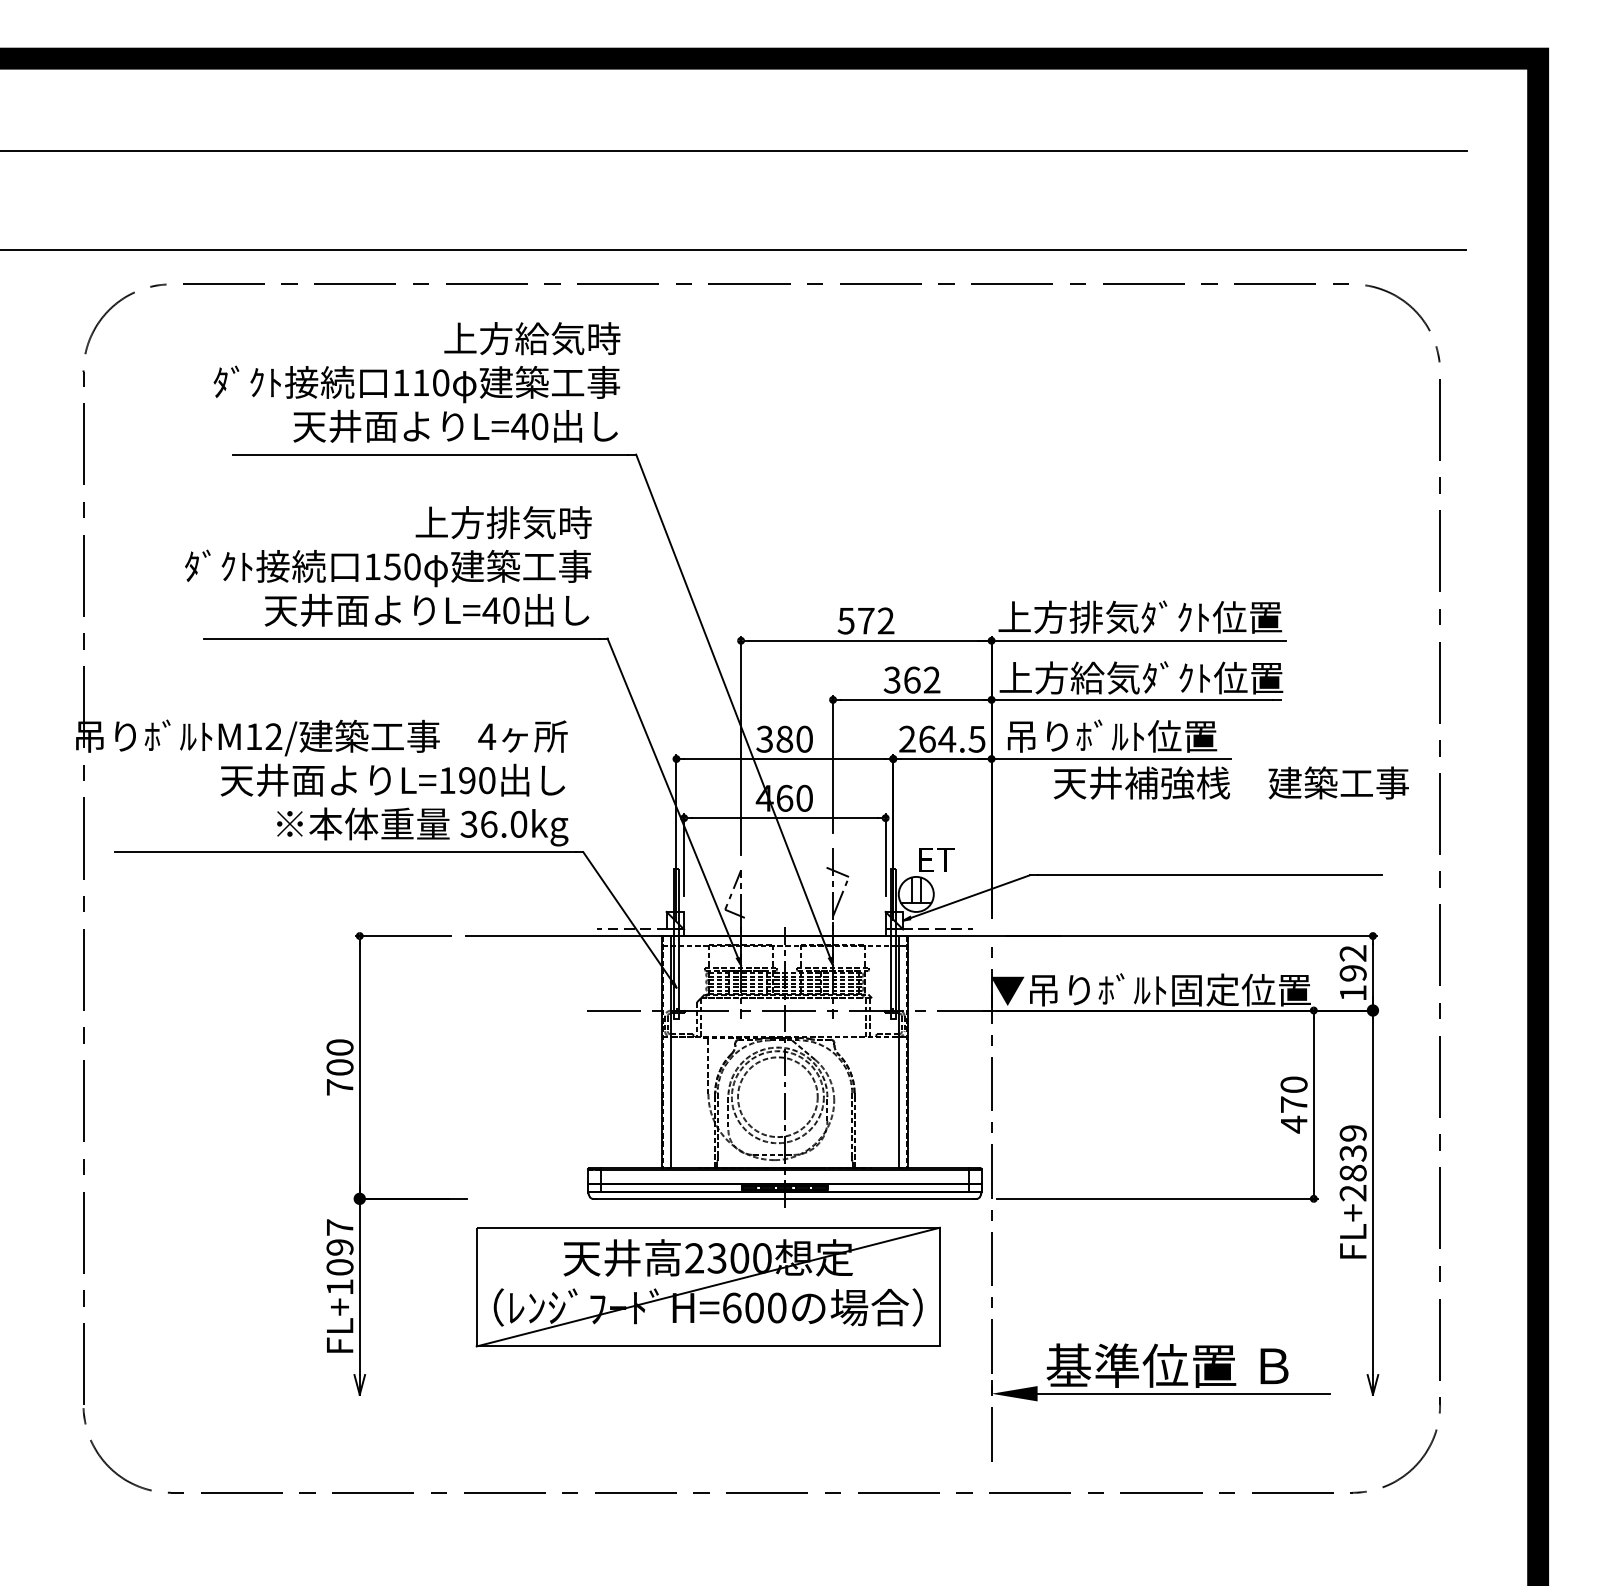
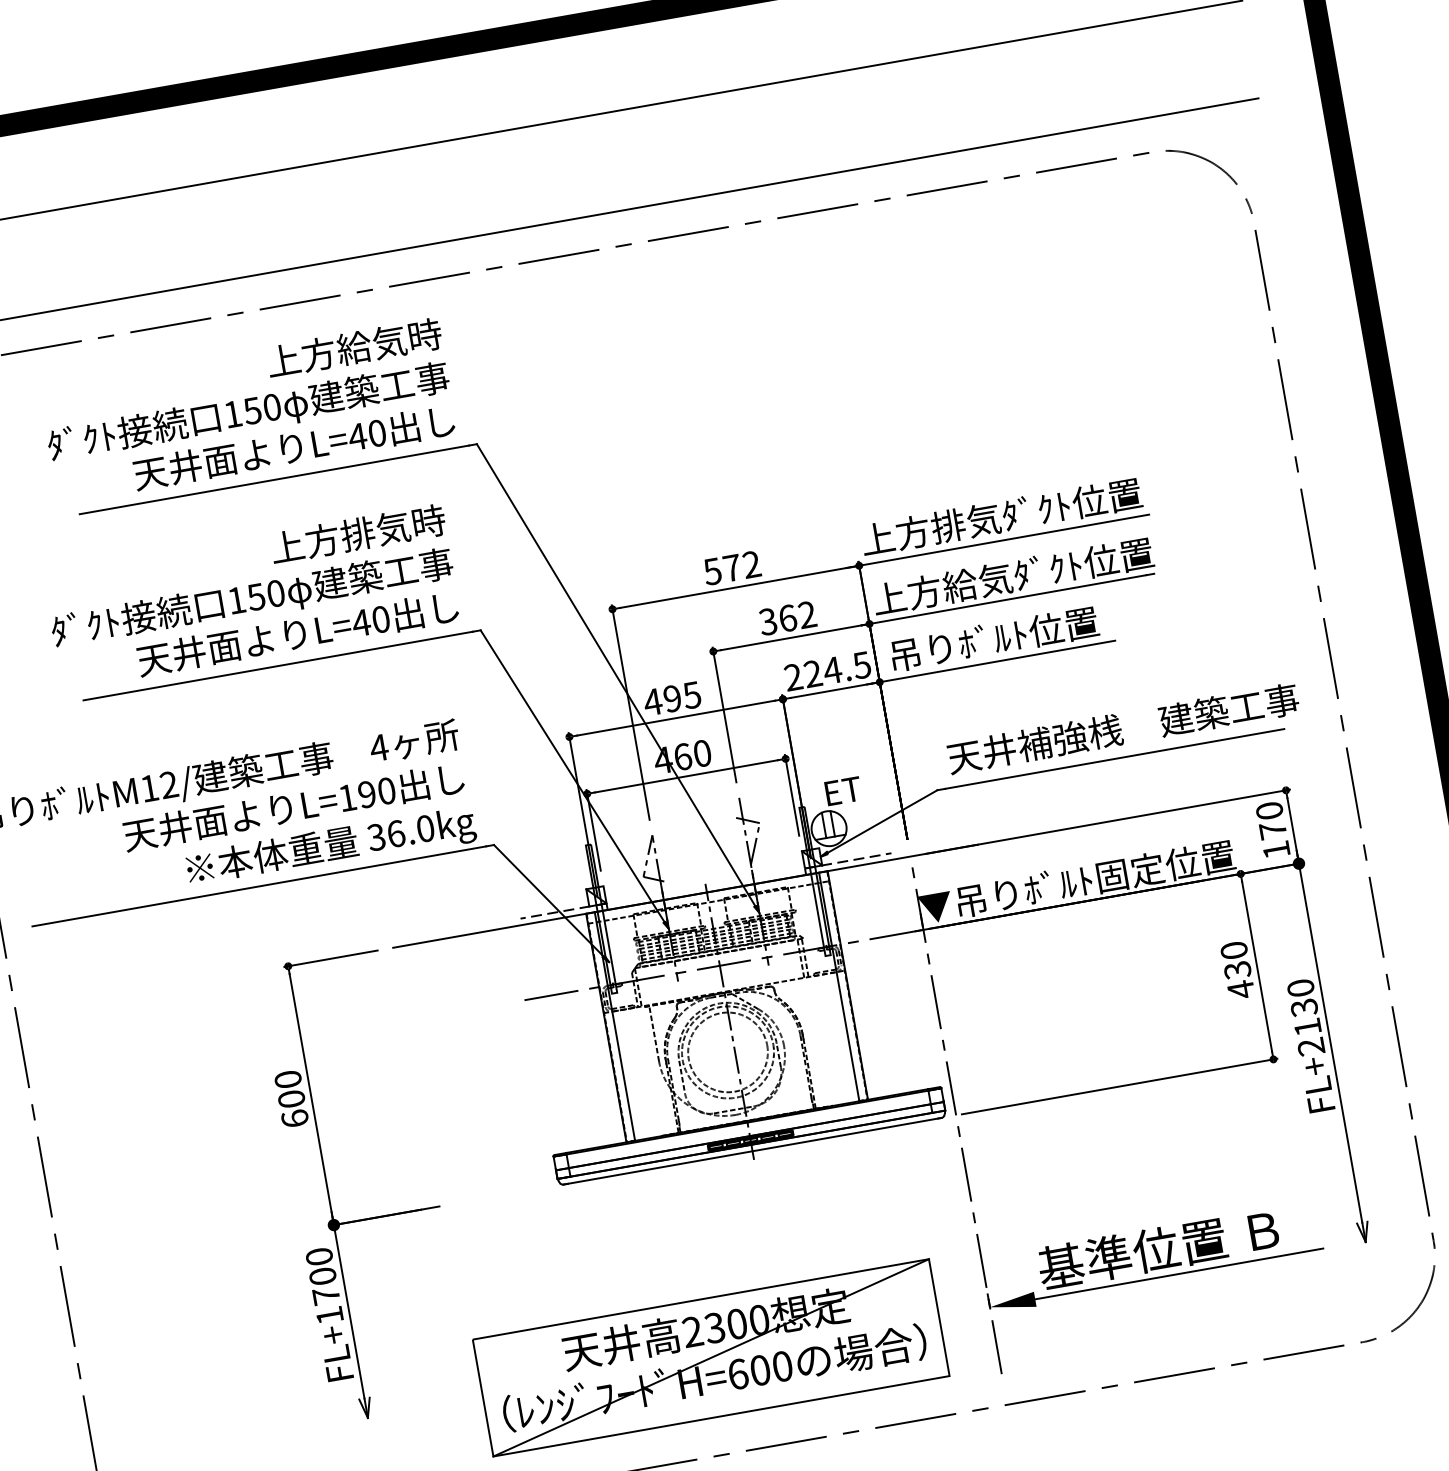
text: (420, 382) -> (251, 410), 110 -> 150
text: (783, 738) -> (671, 698), 380 -> 495
text: (927, 738) -> (813, 673), 264.5 -> 224.5
text: (1230, 782) -> (1122, 728), moved
text: (1352, 963) -> (1270, 820), 192 -> 170
text: (339, 1087) -> (294, 1118), 700 -> 600
text: (1293, 1104) -> (1237, 970), 470 -> 430
text: (1352, 1153) -> (1303, 1008), FL+2839 -> FL+2130
text: (339, 1247) -> (322, 1276), FL+1097 -> FL+1700
part: (707, 1286) -> (710, 1357), moved

